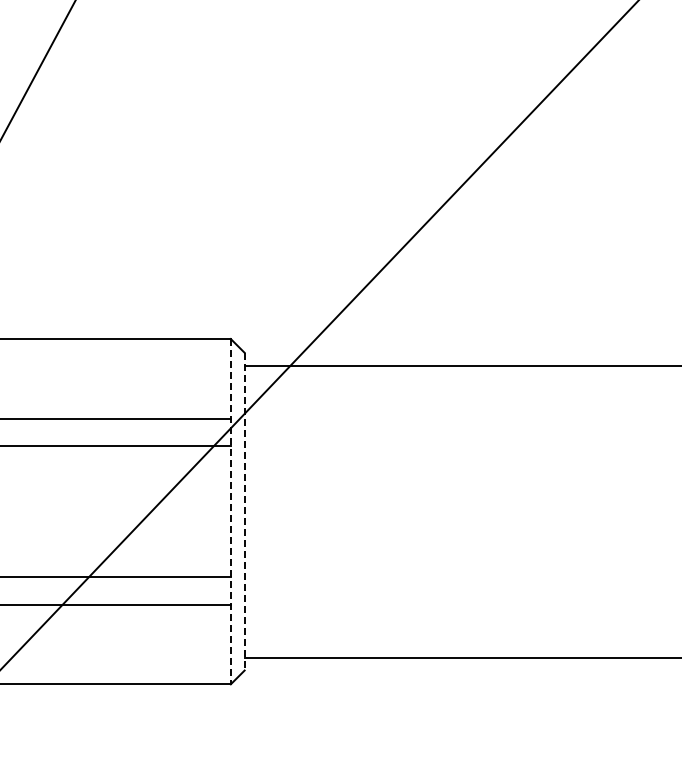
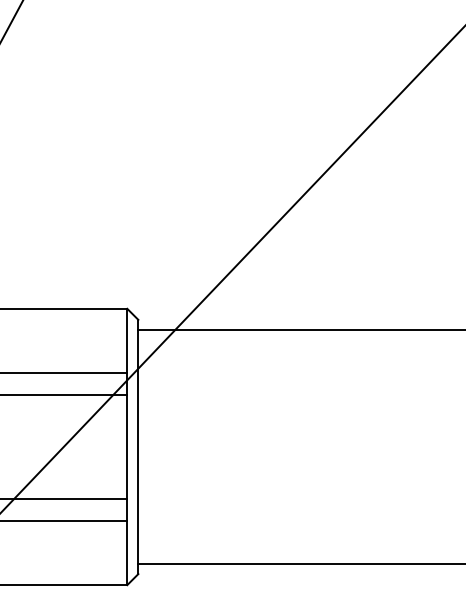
line: (230, 511) -> (127, 446), dashed -> solid
line: (244, 511) -> (138, 446), dashed -> solid

